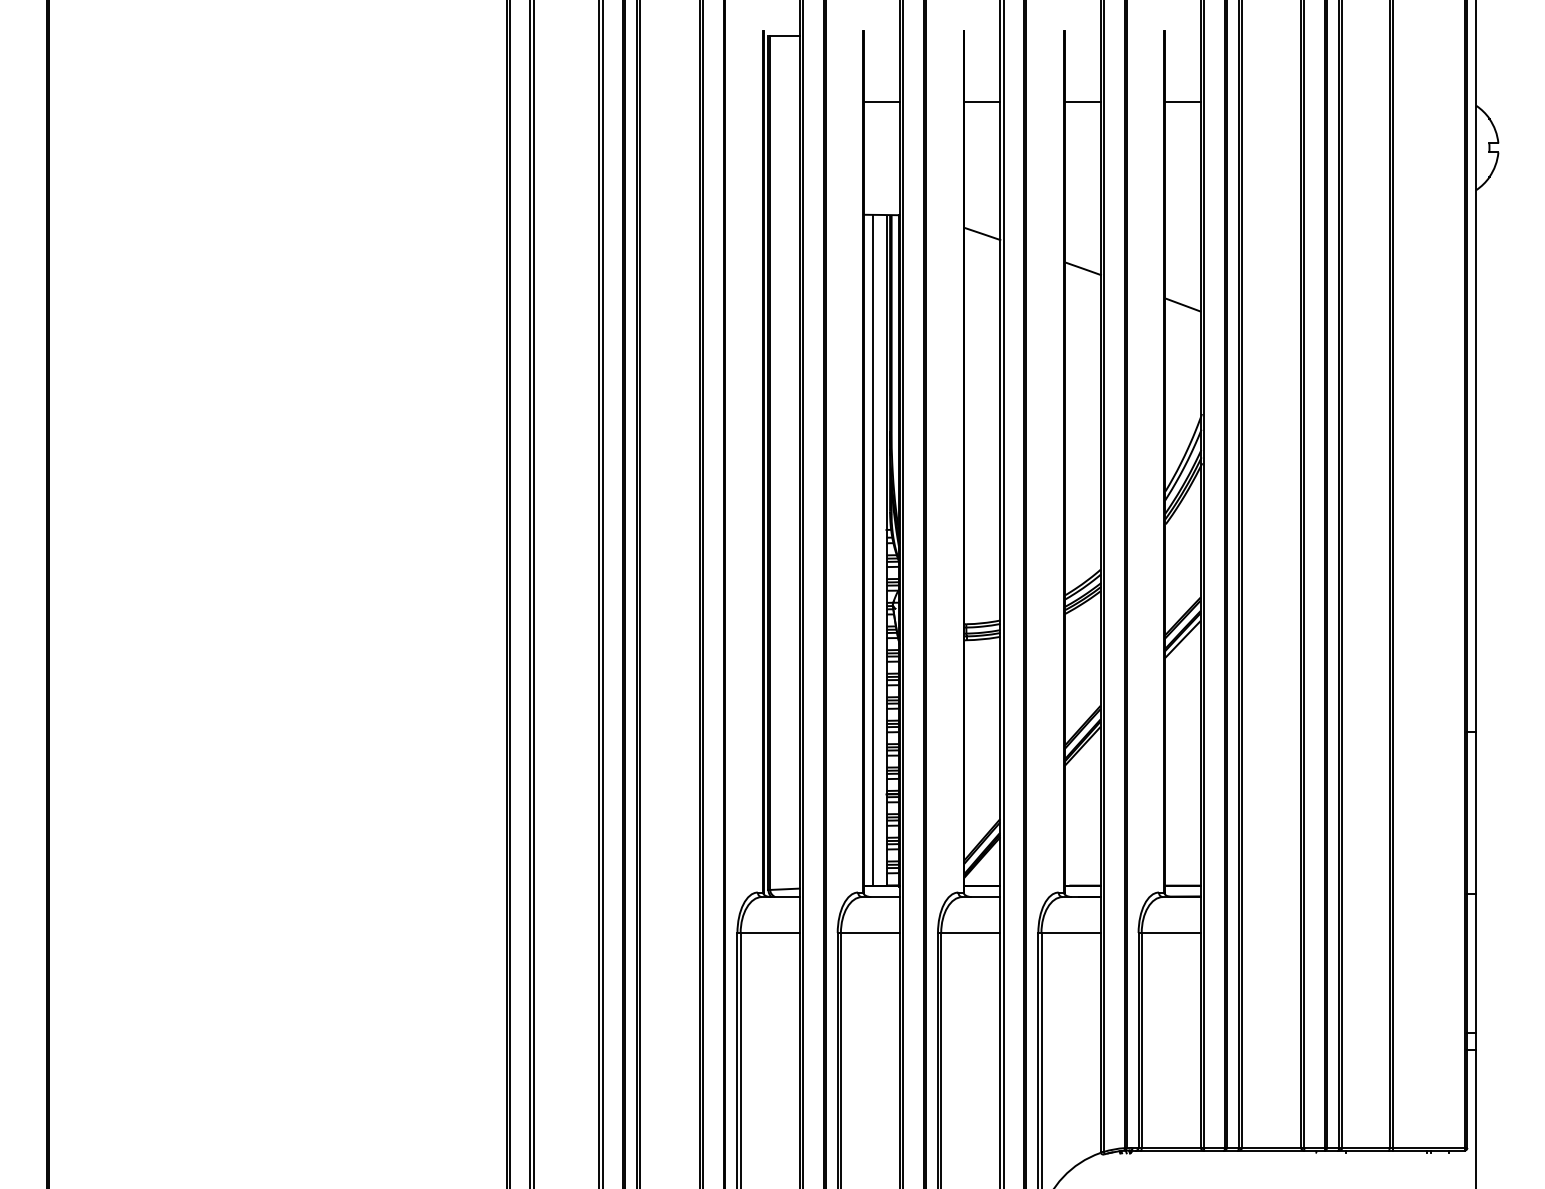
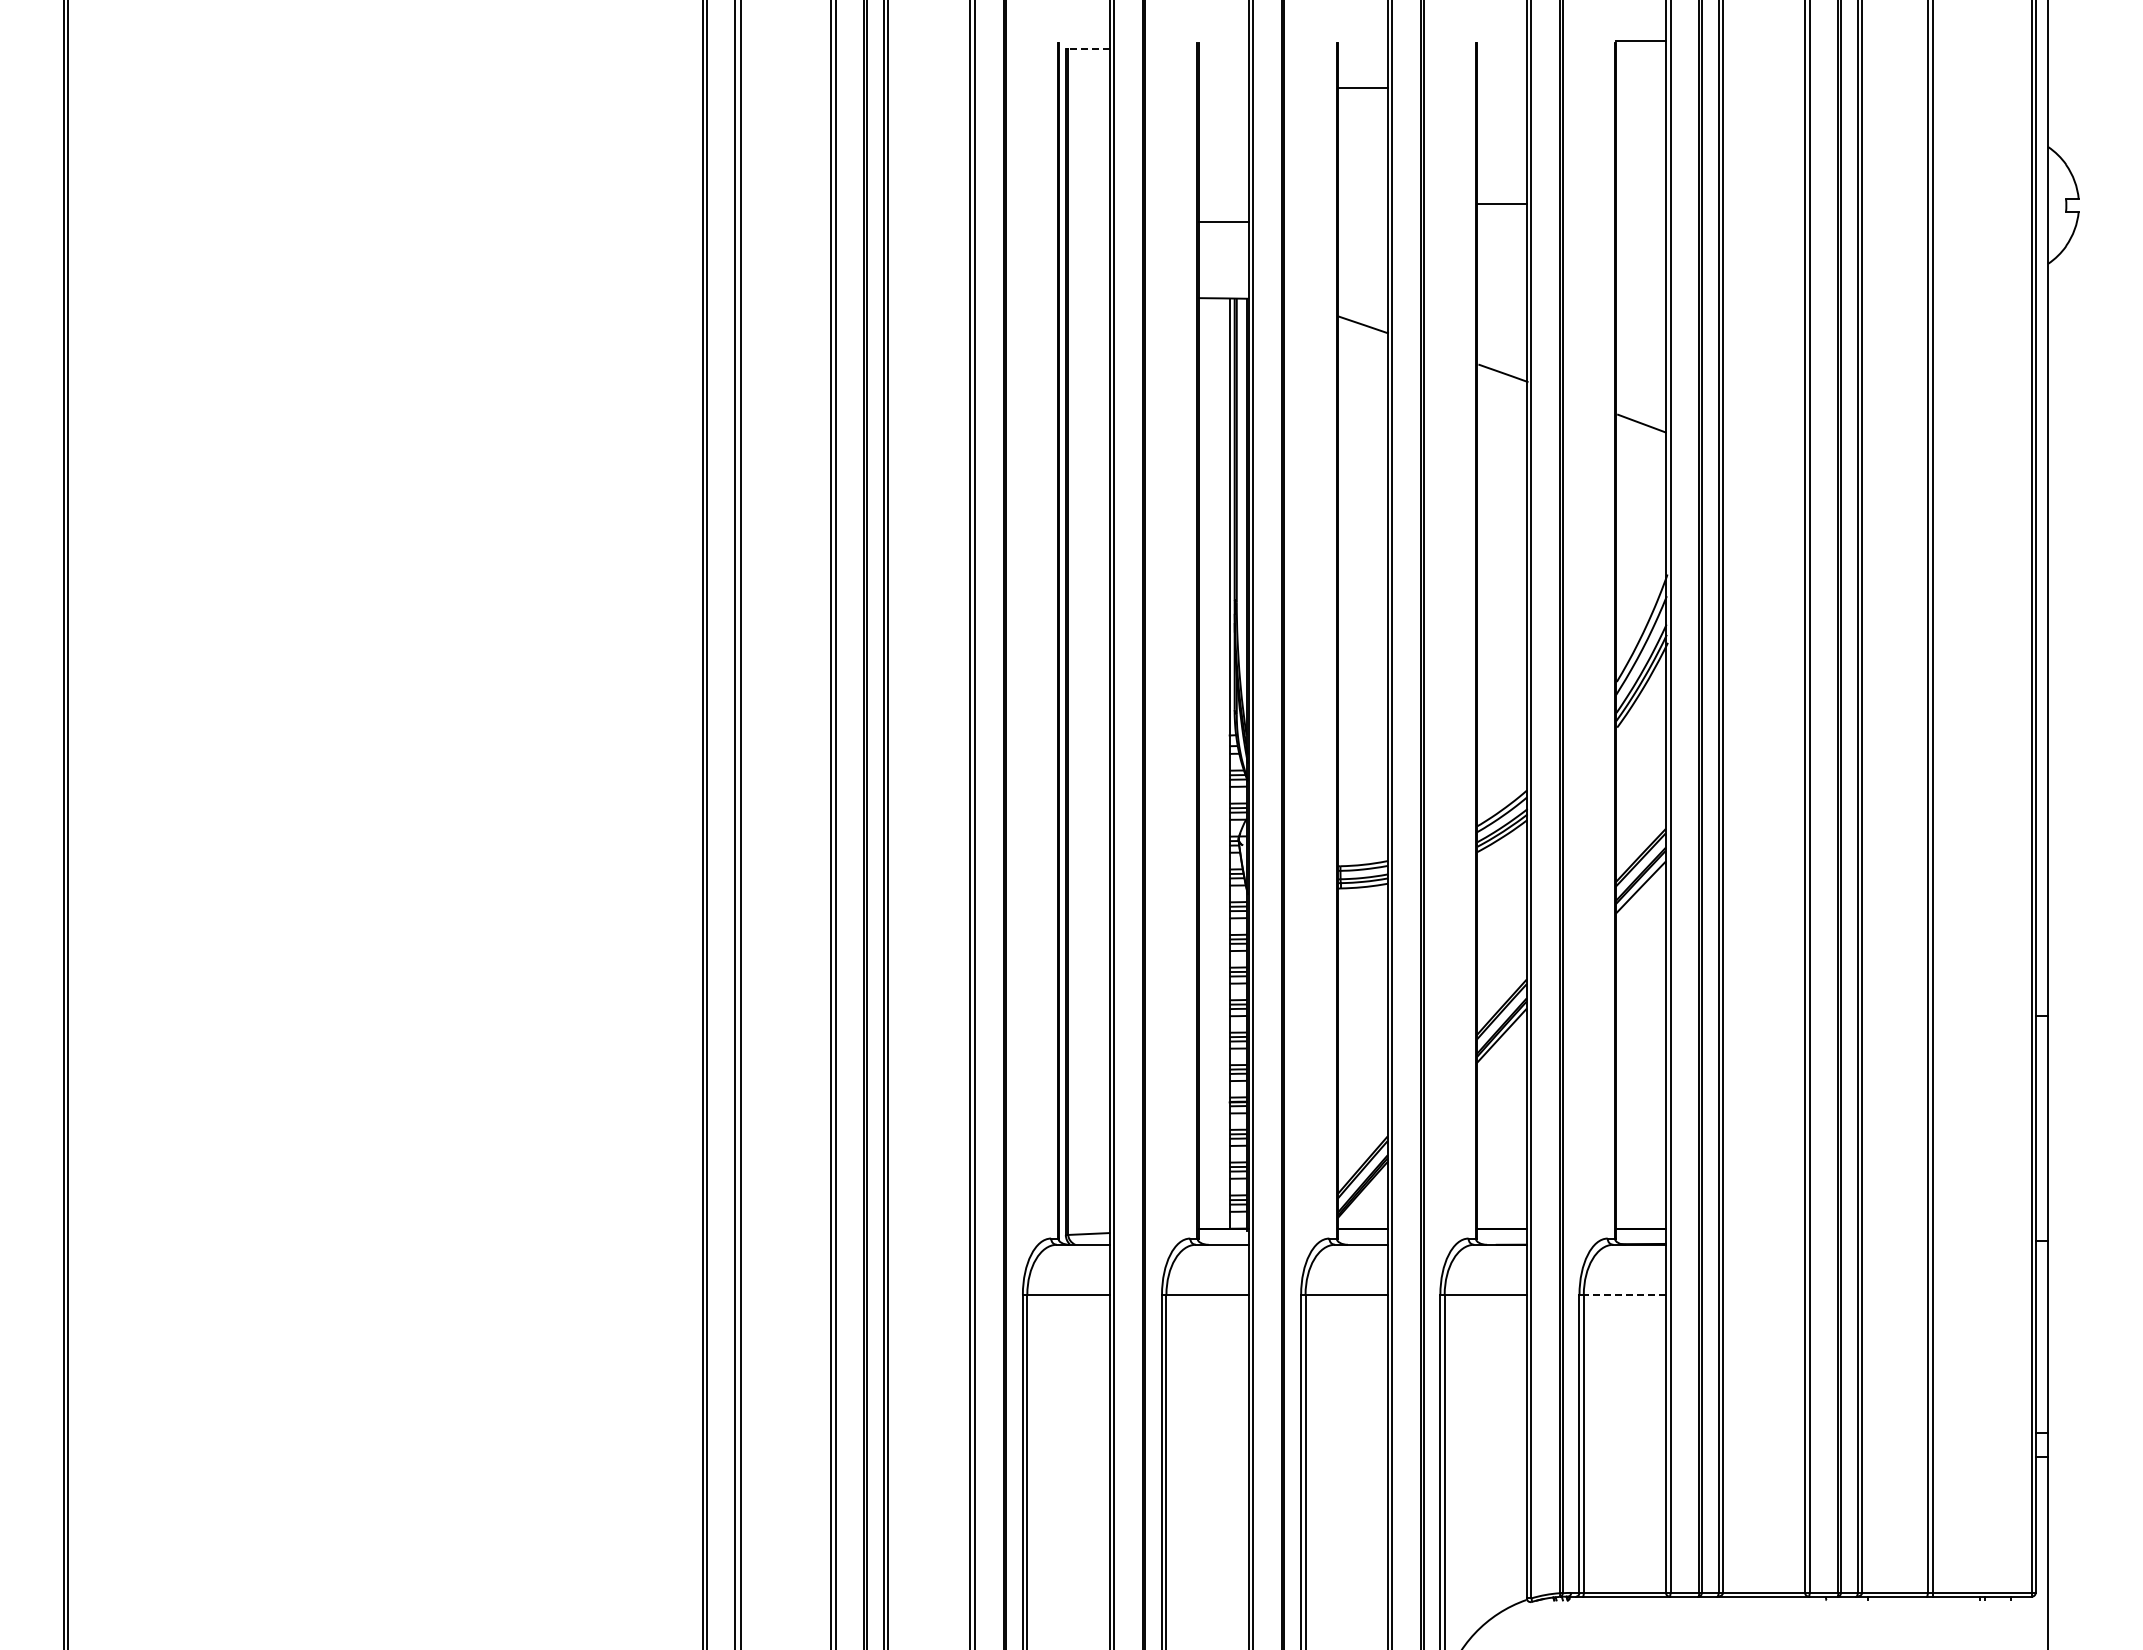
line: (784, 35) -> (1088, 49), solid -> dashed
line: (882, 101) -> (1223, 222), moved
line: (982, 101) -> (1362, 88), moved
line: (1082, 101) -> (1501, 204), moved
line: (1182, 101) -> (1640, 41), moved
line: (872, 550) -> (1210, 763), removed
line: (1171, 932) -> (1624, 1294), solid -> dashed

